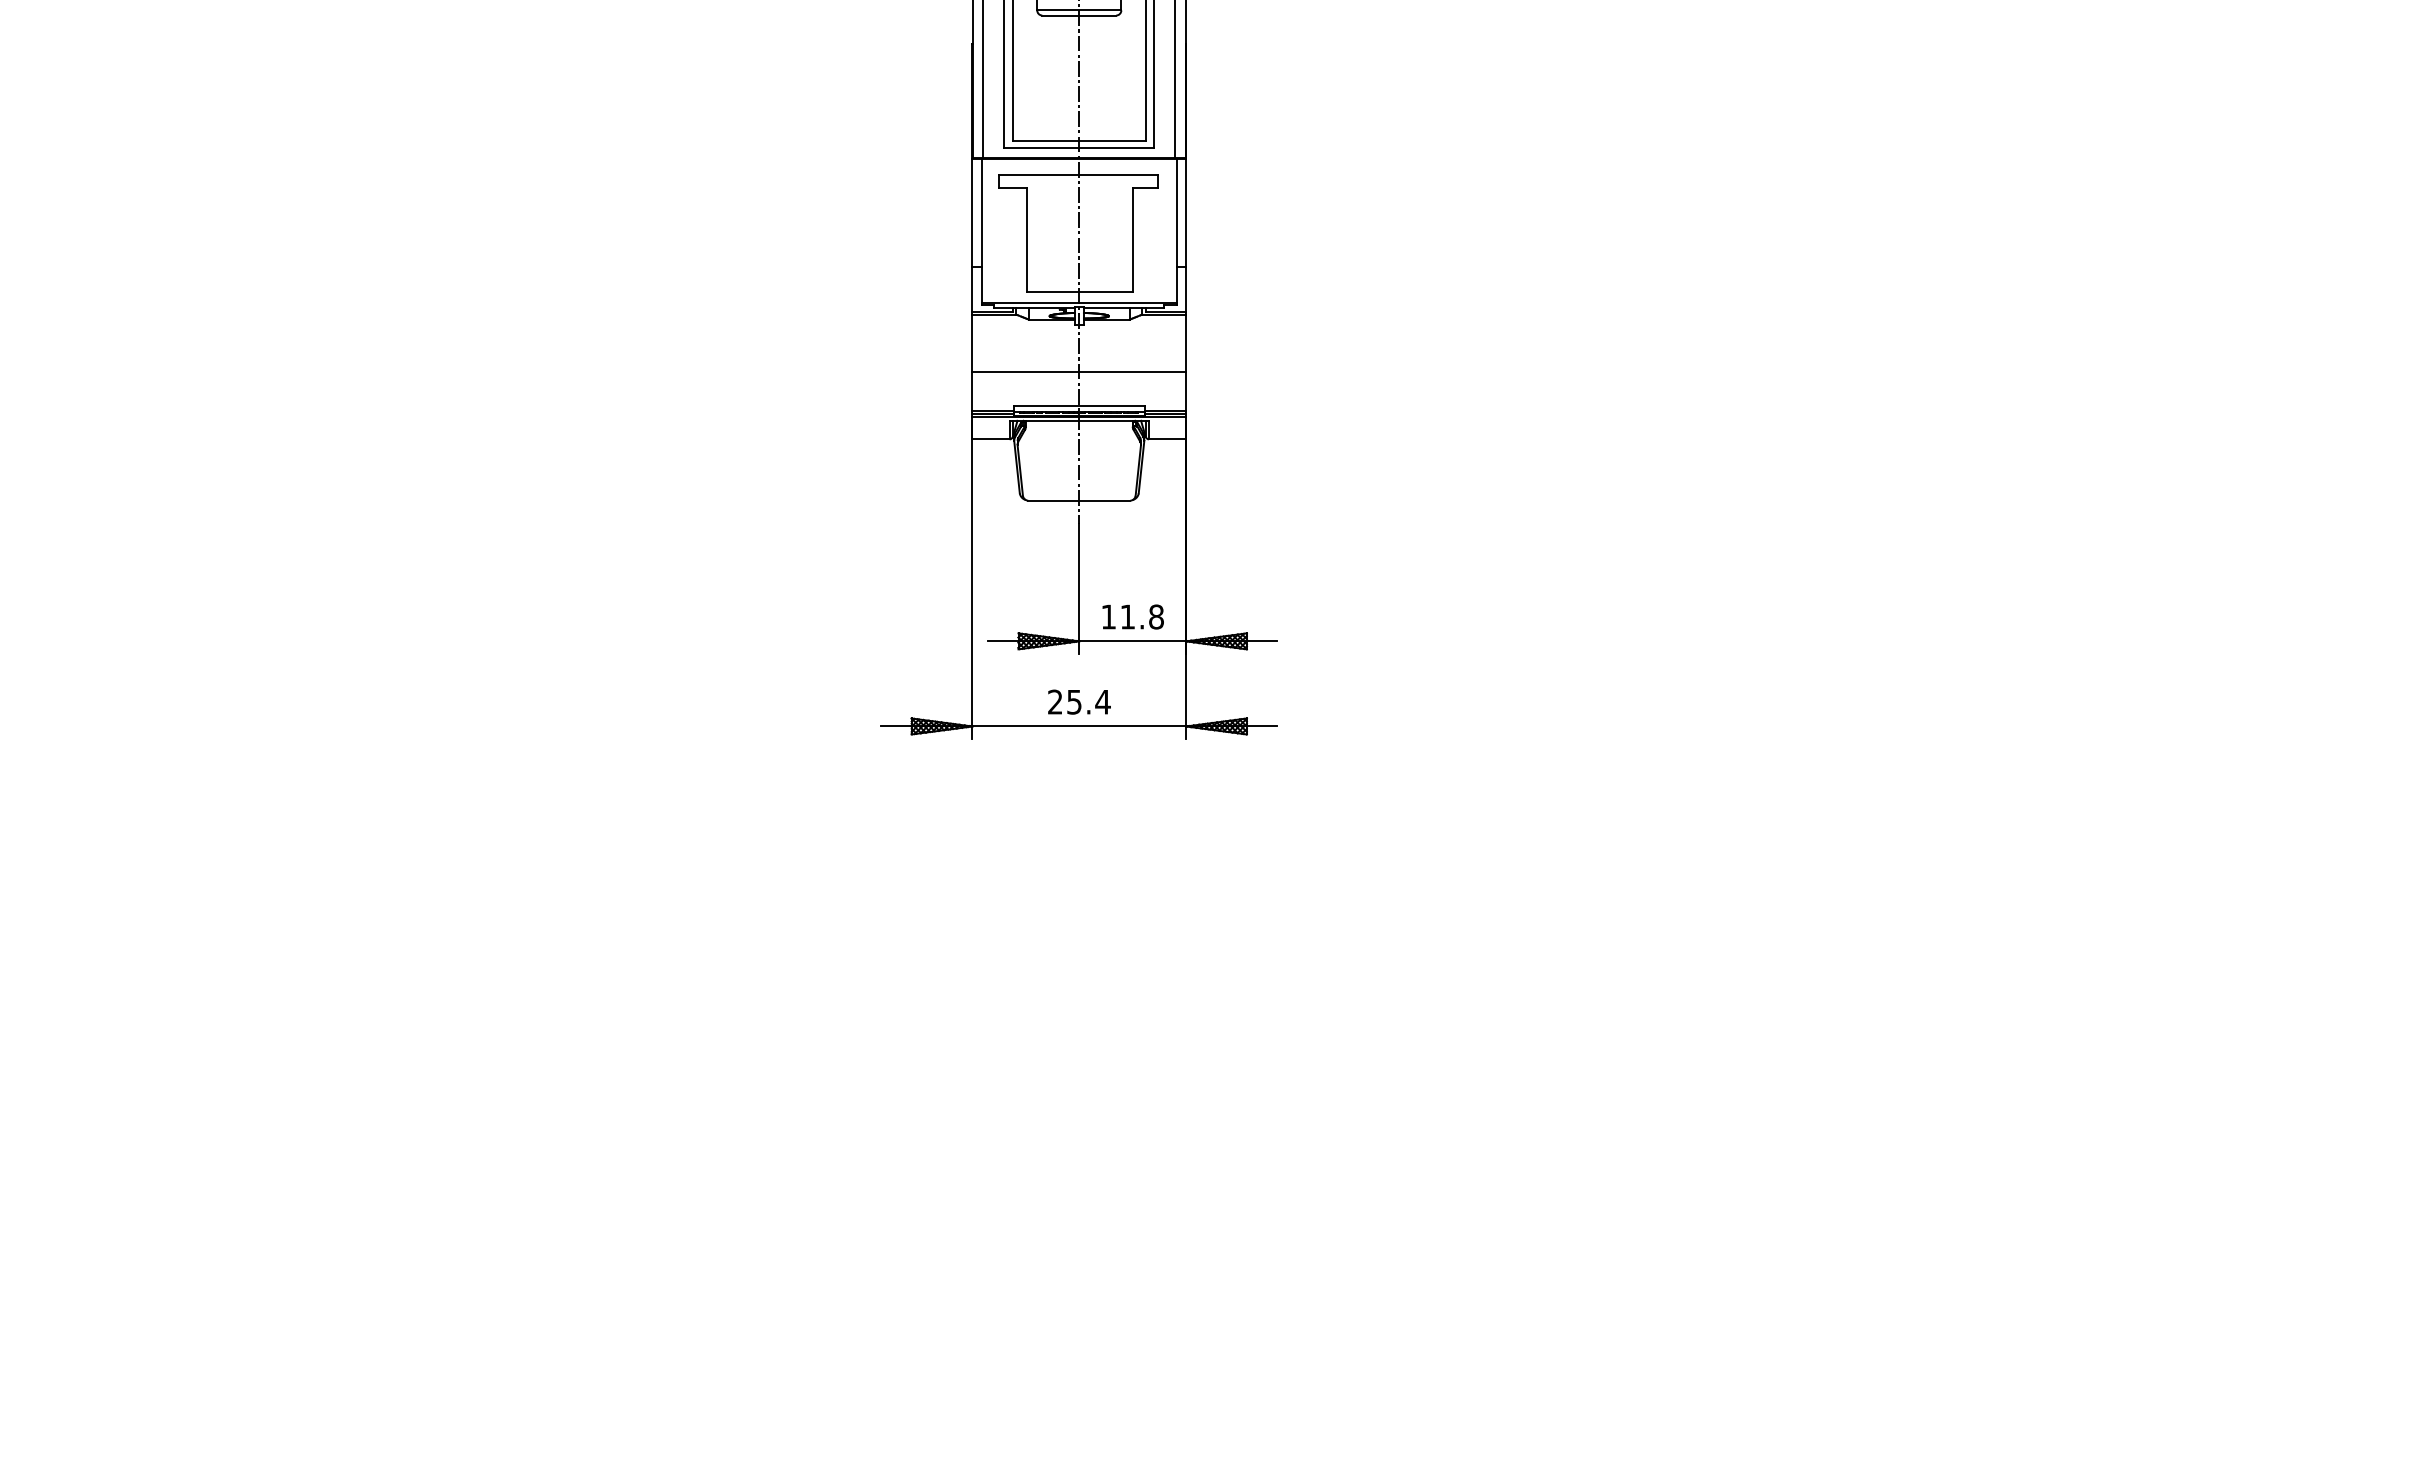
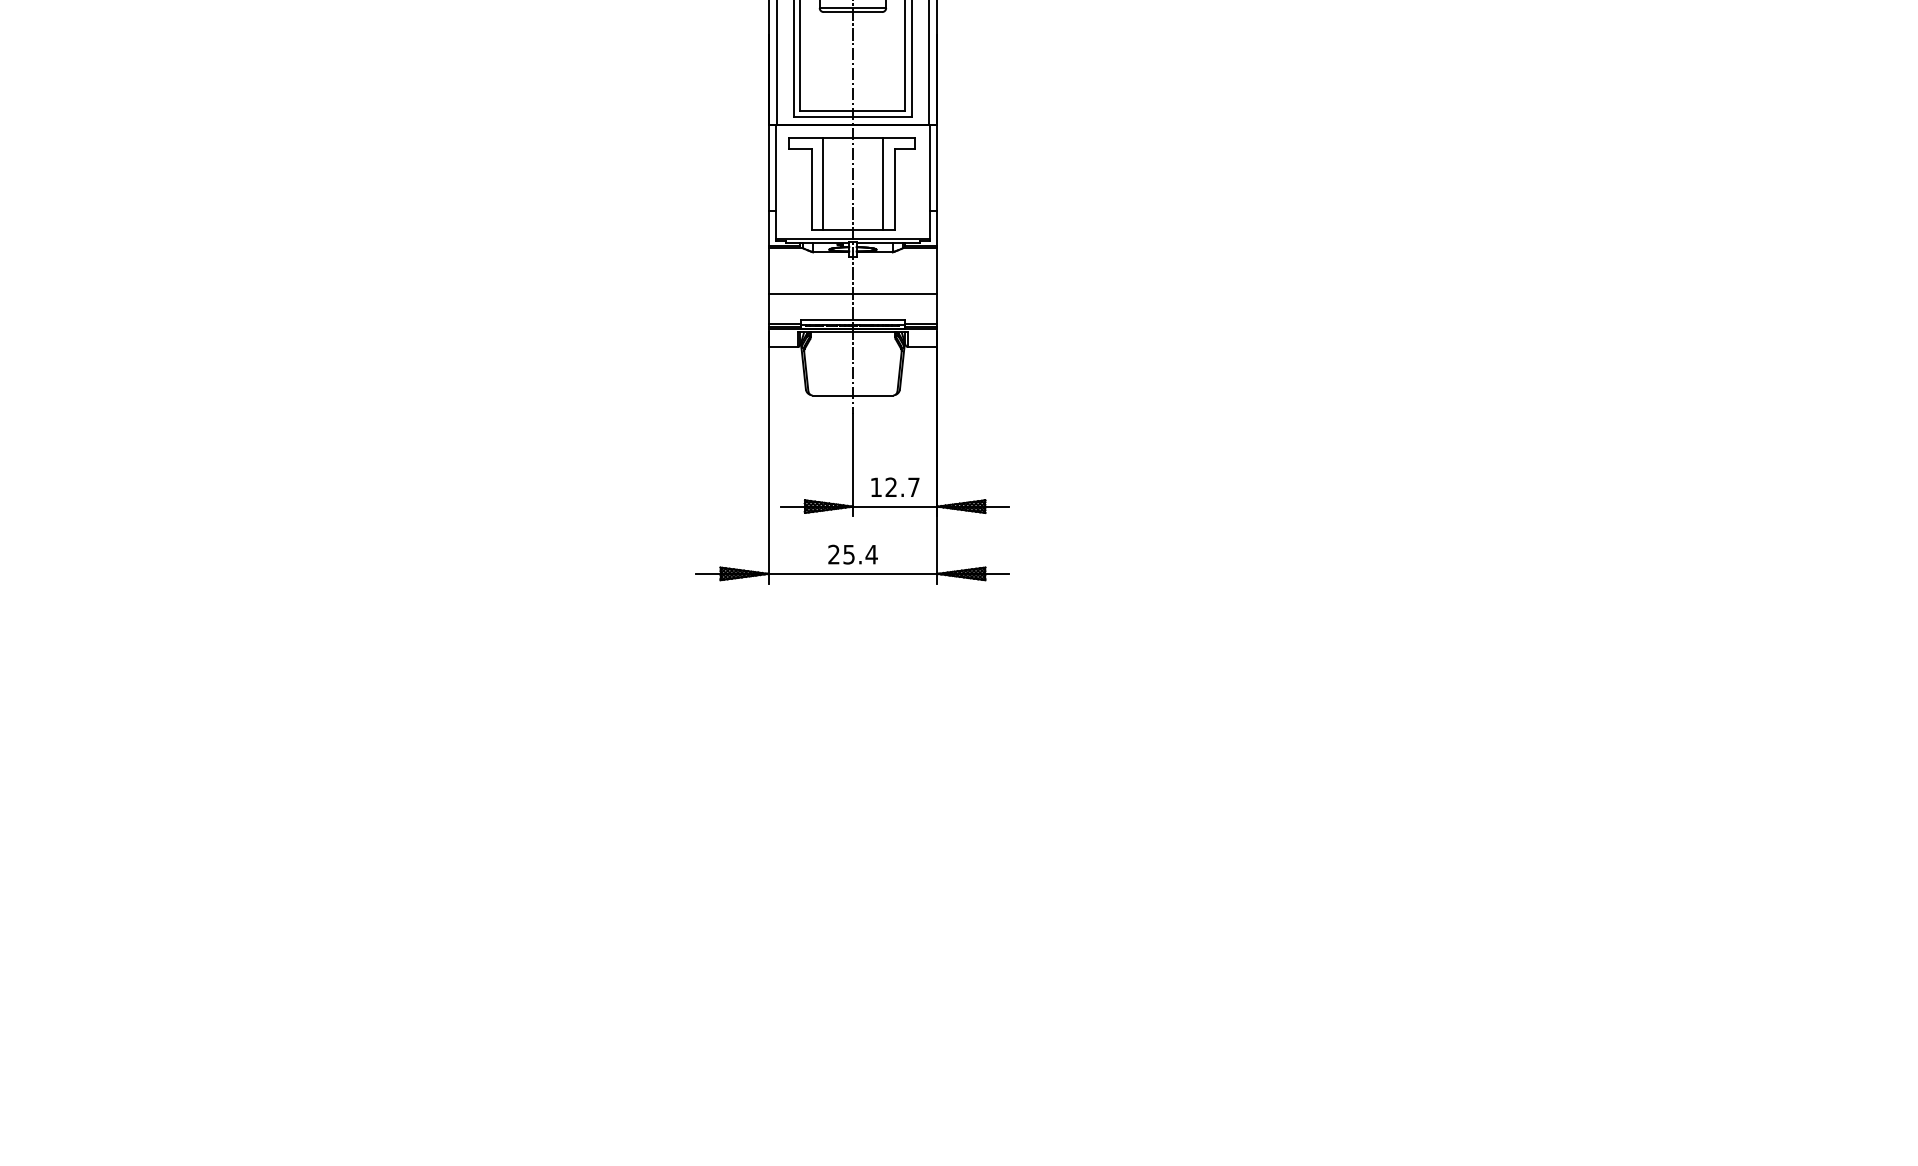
line: (1041, 232) -> (823, 183), added
line: (1117, 232) -> (883, 183), added
text: (1141, 616) -> (902, 486), 11.8 -> 12.7

